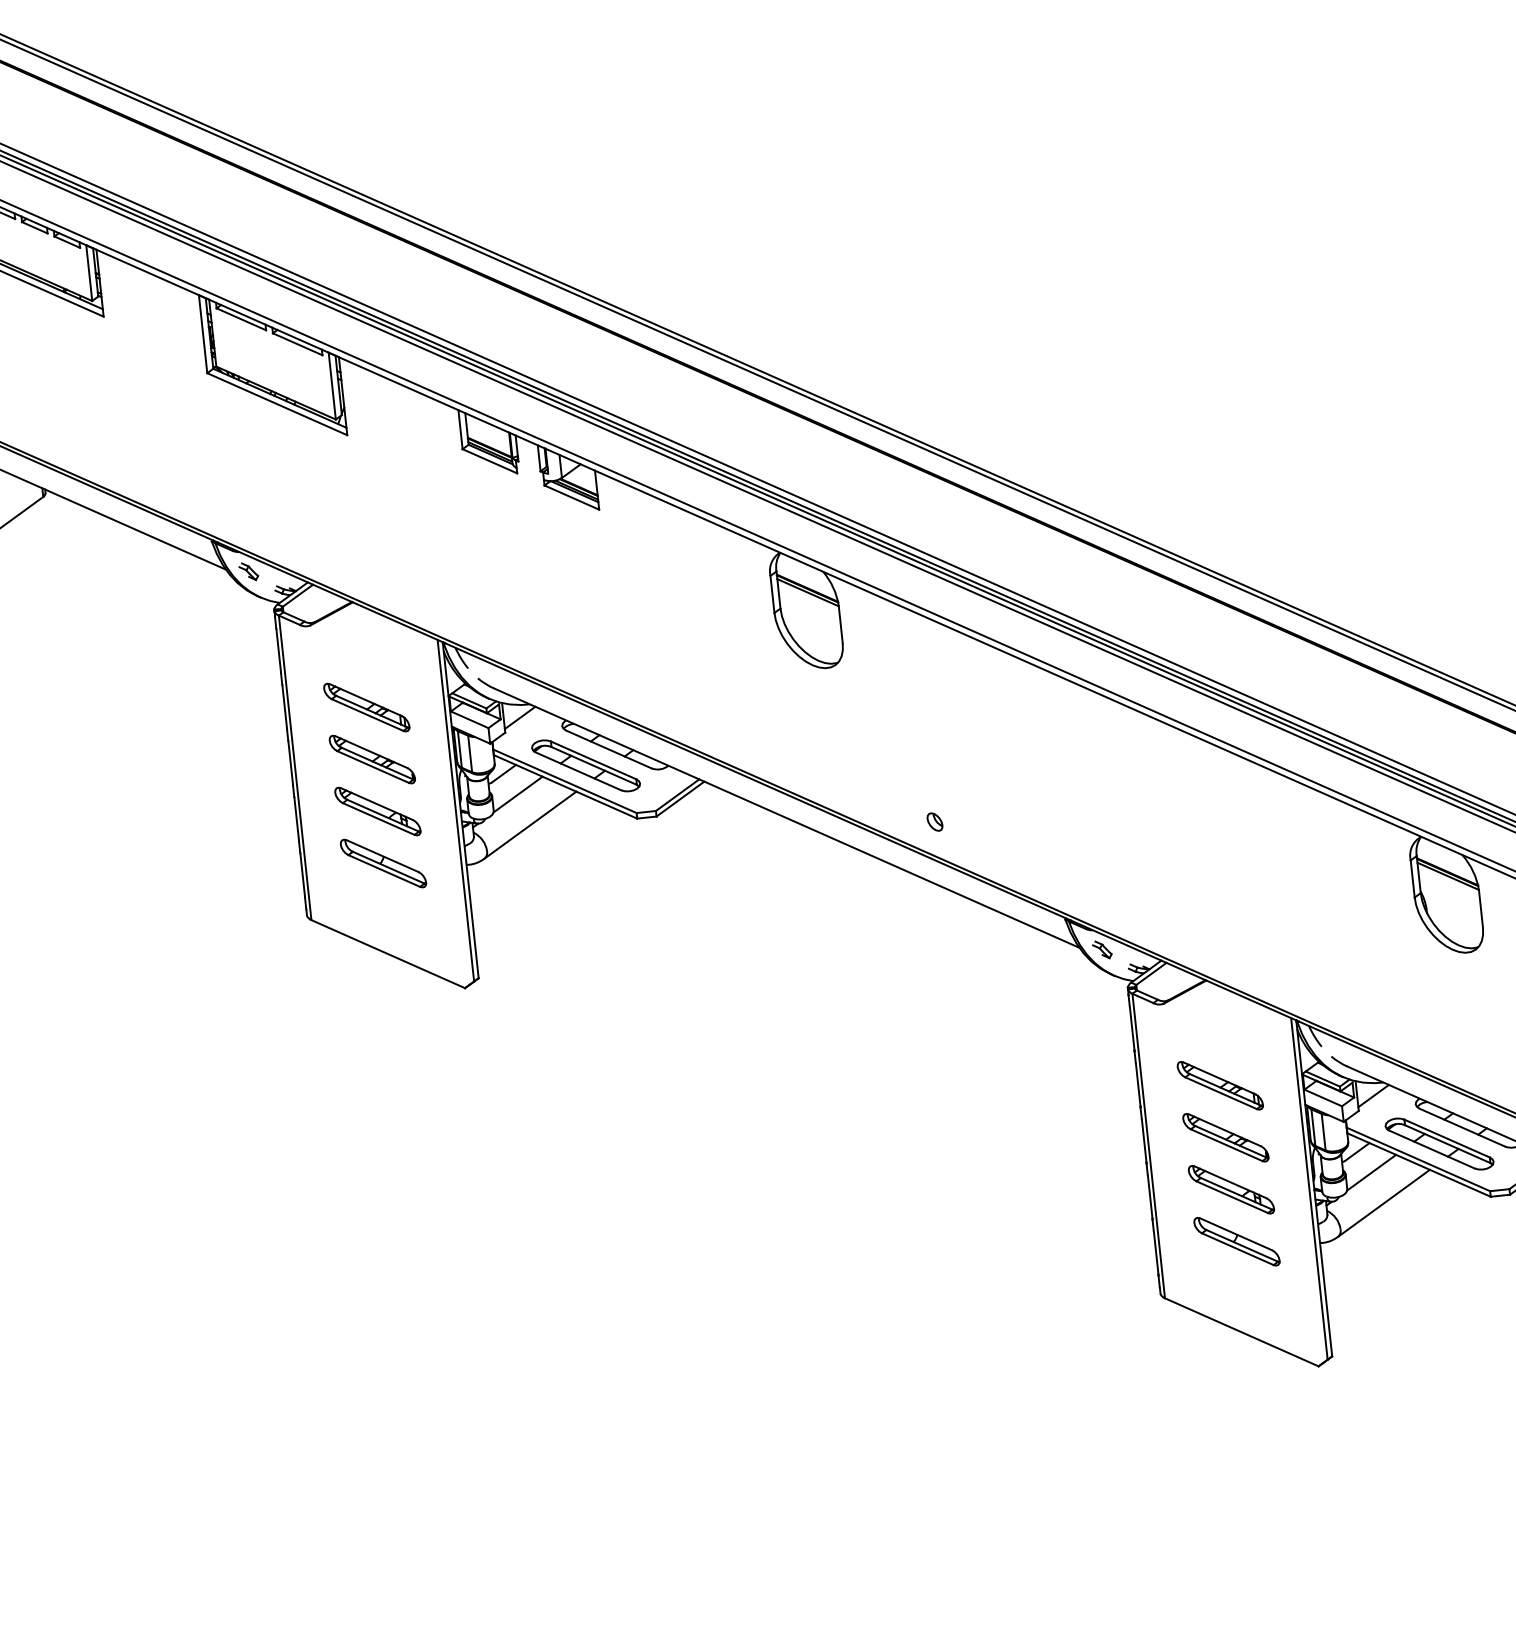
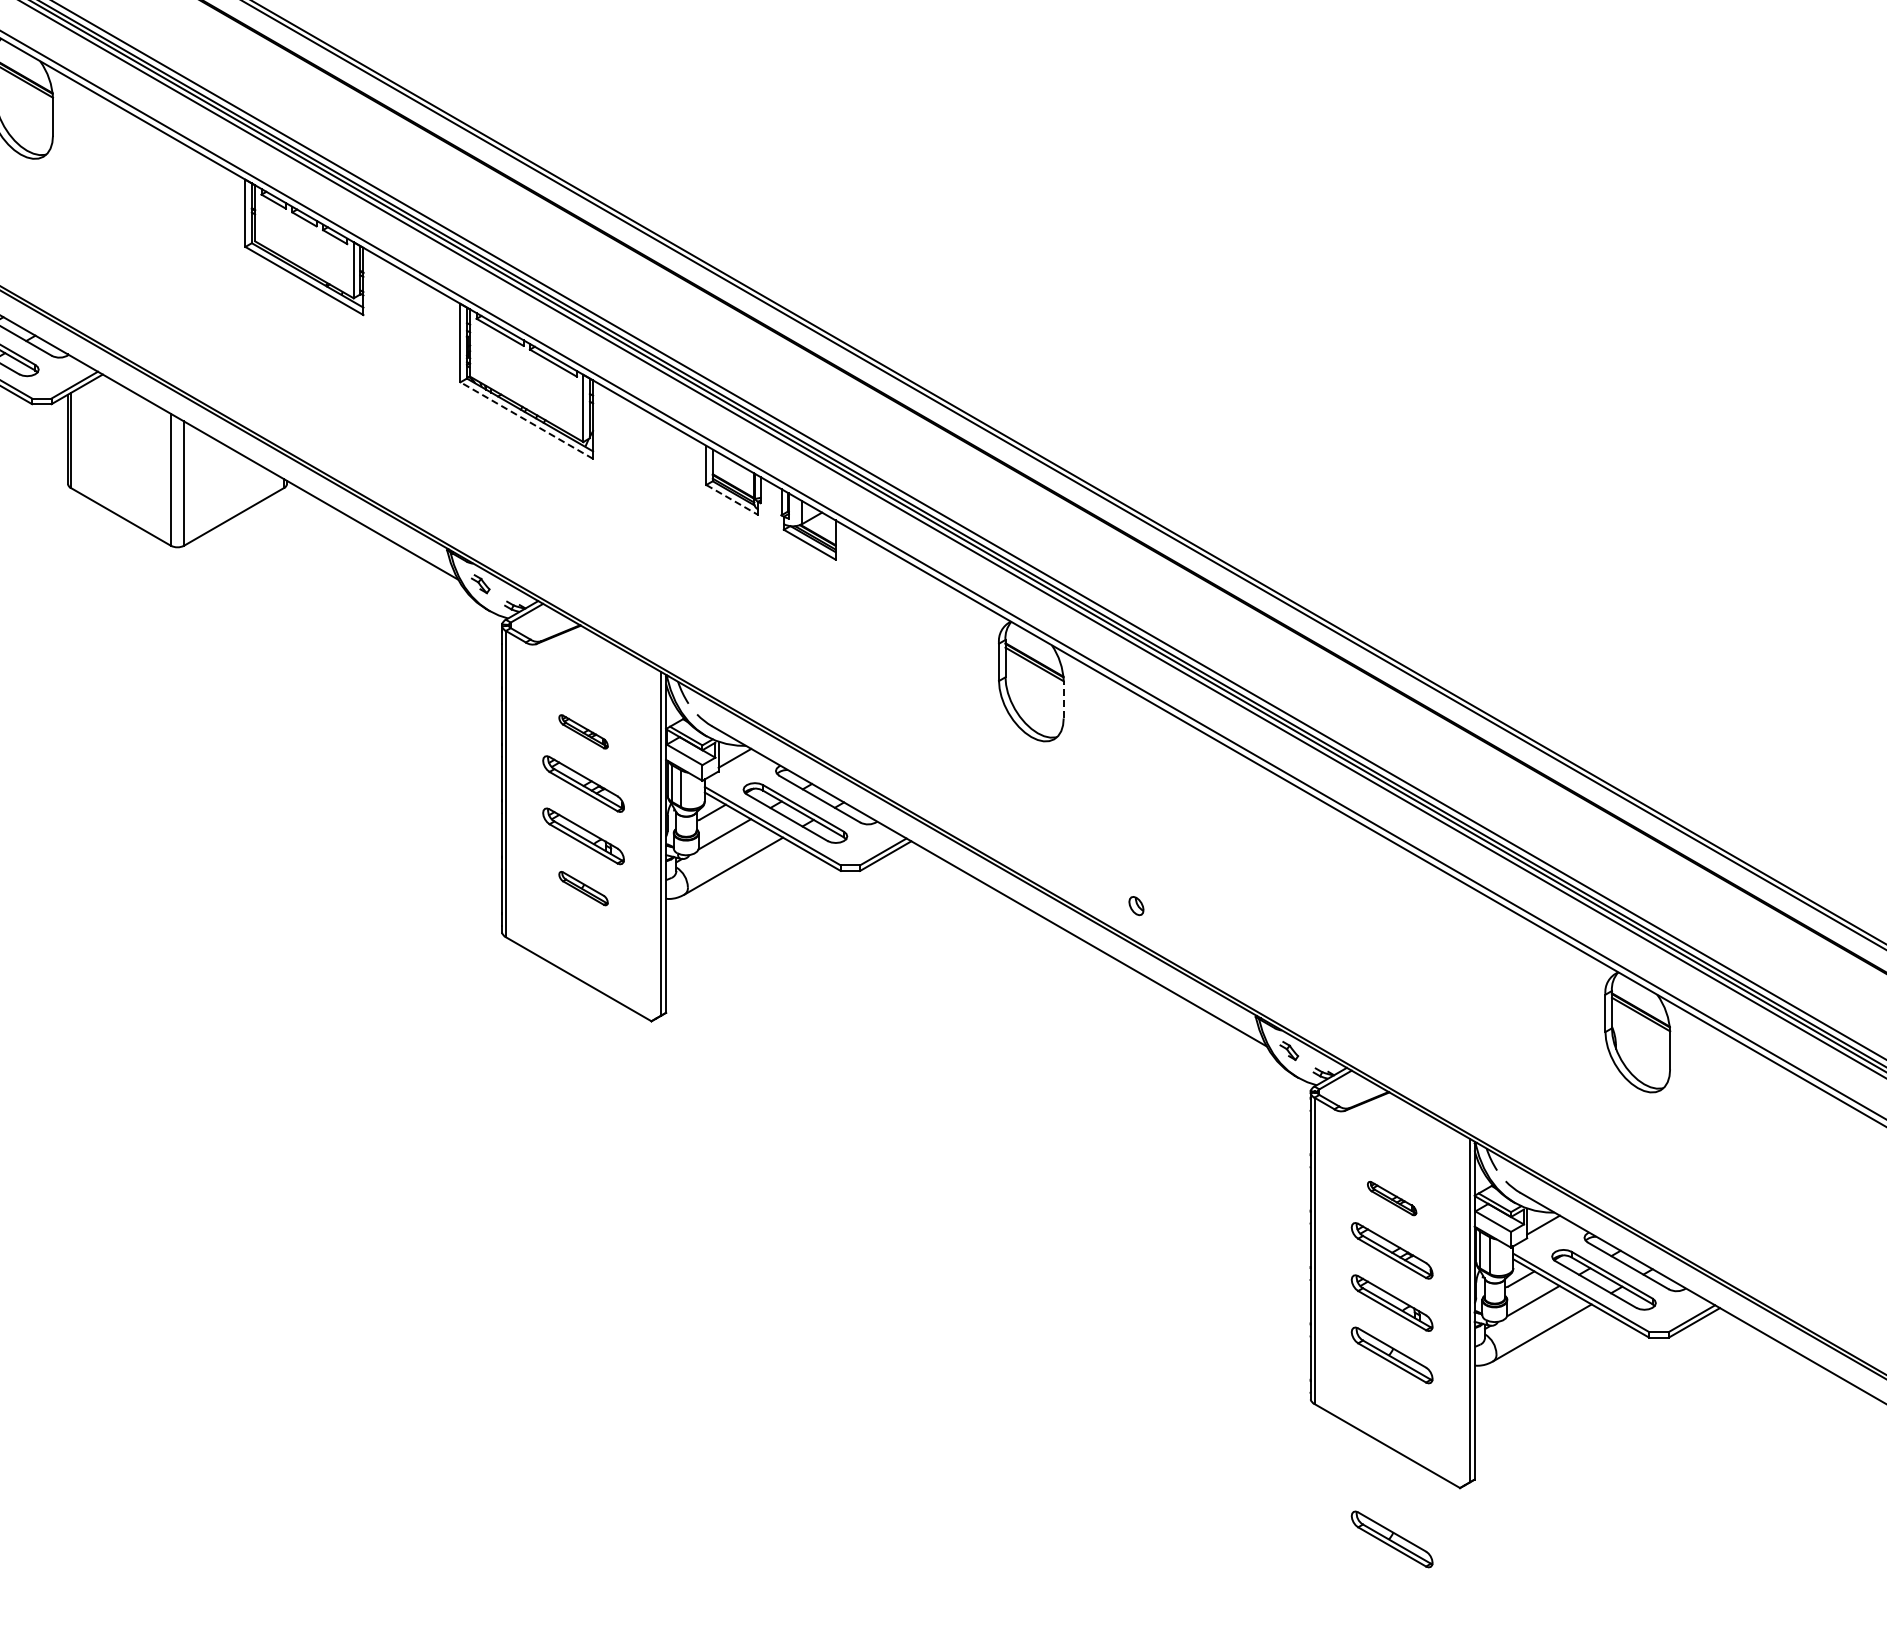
line: (276, 404) -> (526, 420), solid -> dashed
line: (490, 460) -> (732, 499), solid -> dashed
line: (840, 624) -> (1063, 699), solid -> dashed
part: (366, 707) -> (583, 731), size x0.6
part: (383, 863) -> (583, 888), size x0.6
part: (1219, 1085) -> (1391, 1198), size x0.6
part: (1255, 1424) -> (1391, 1539), added

